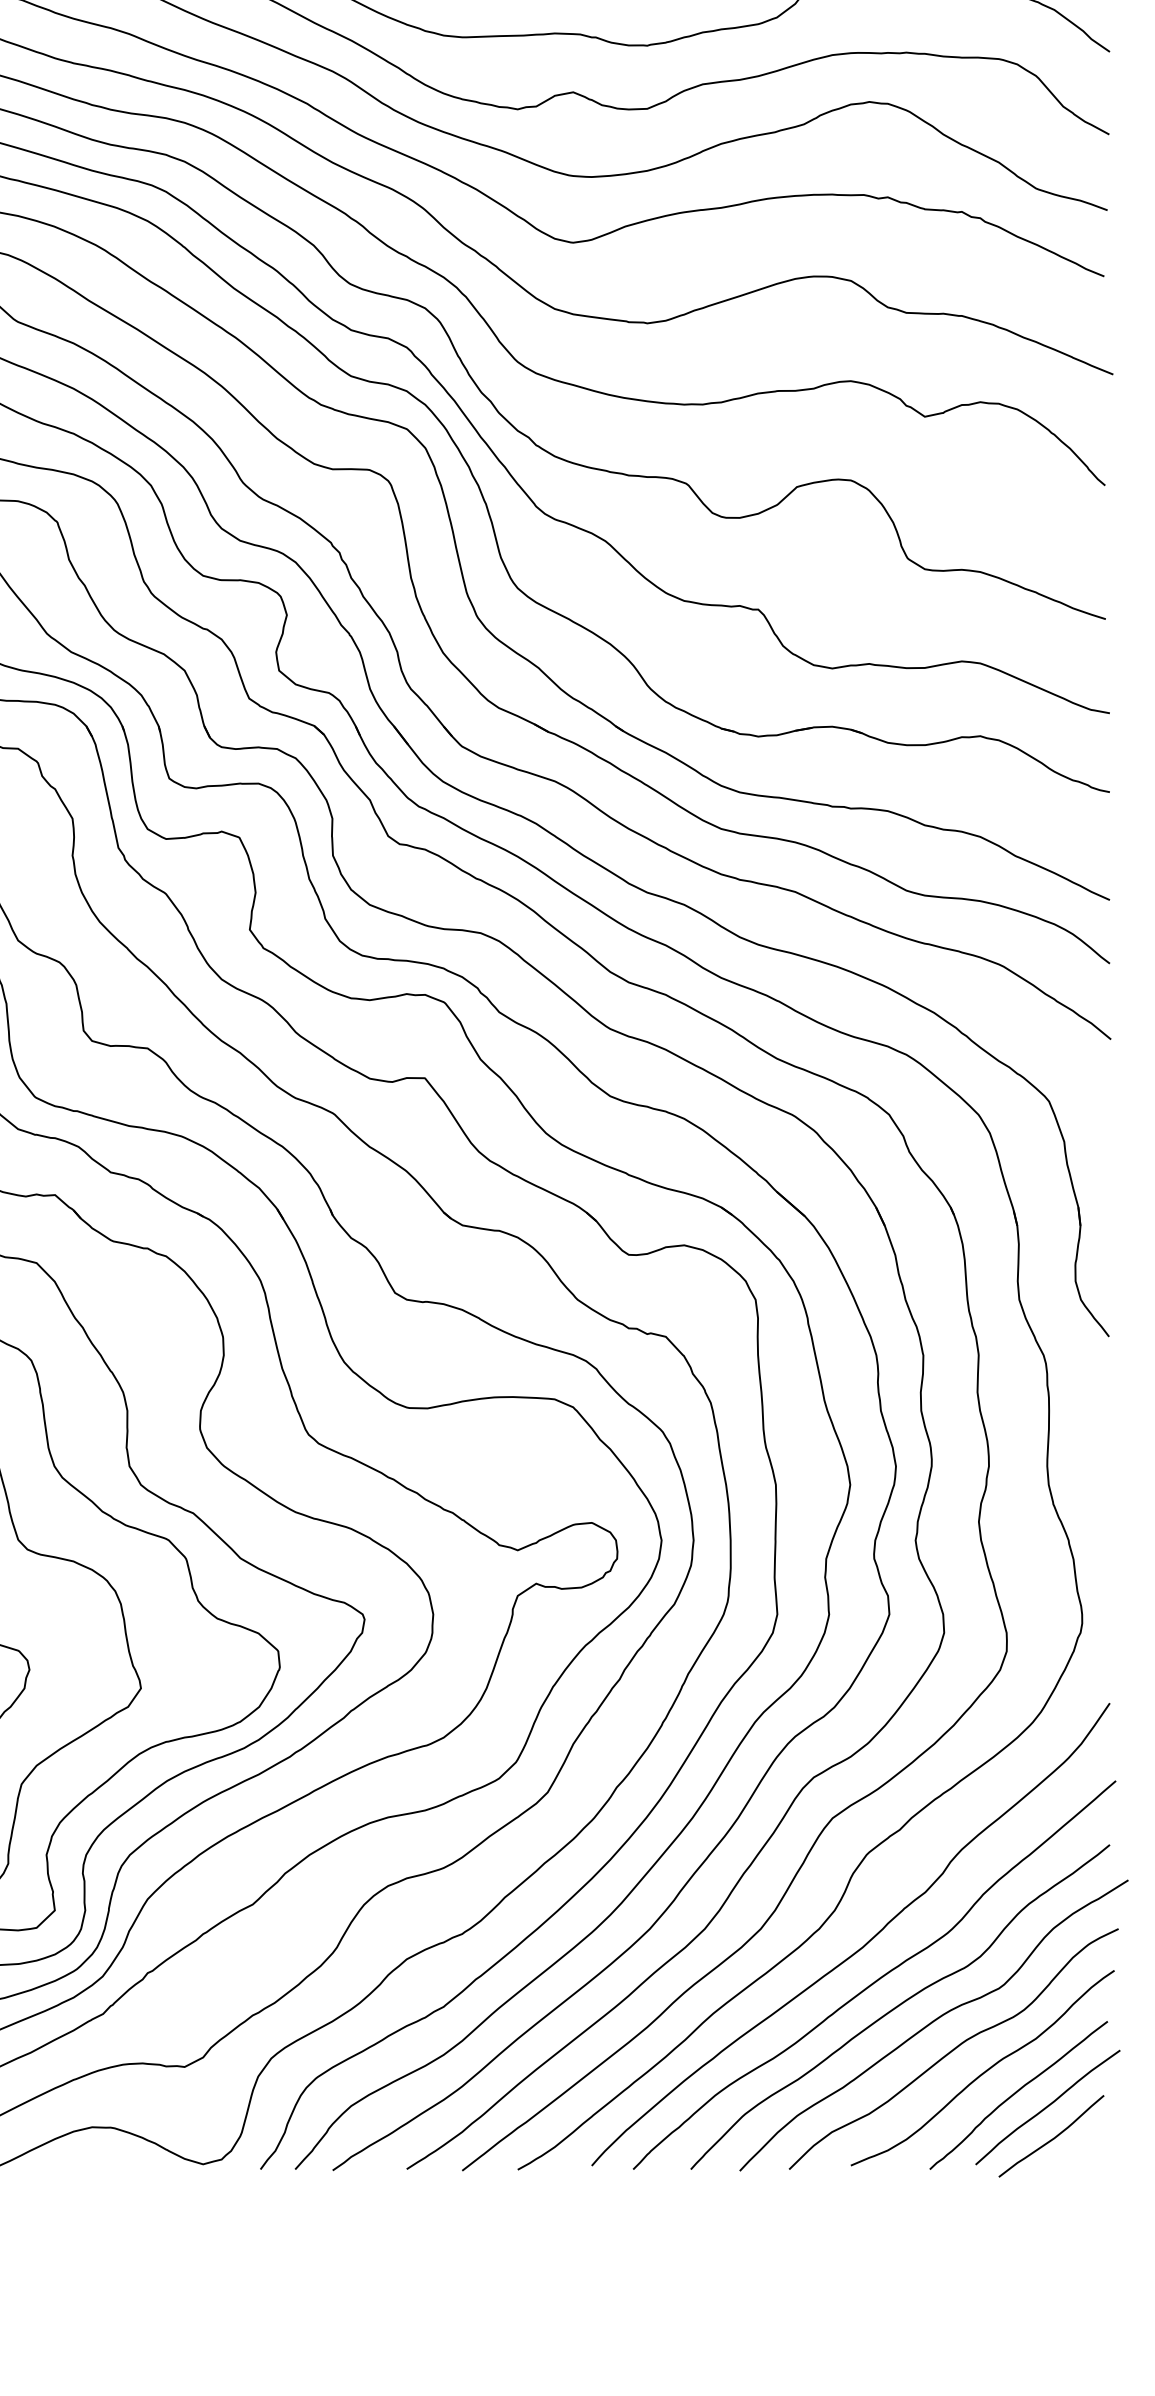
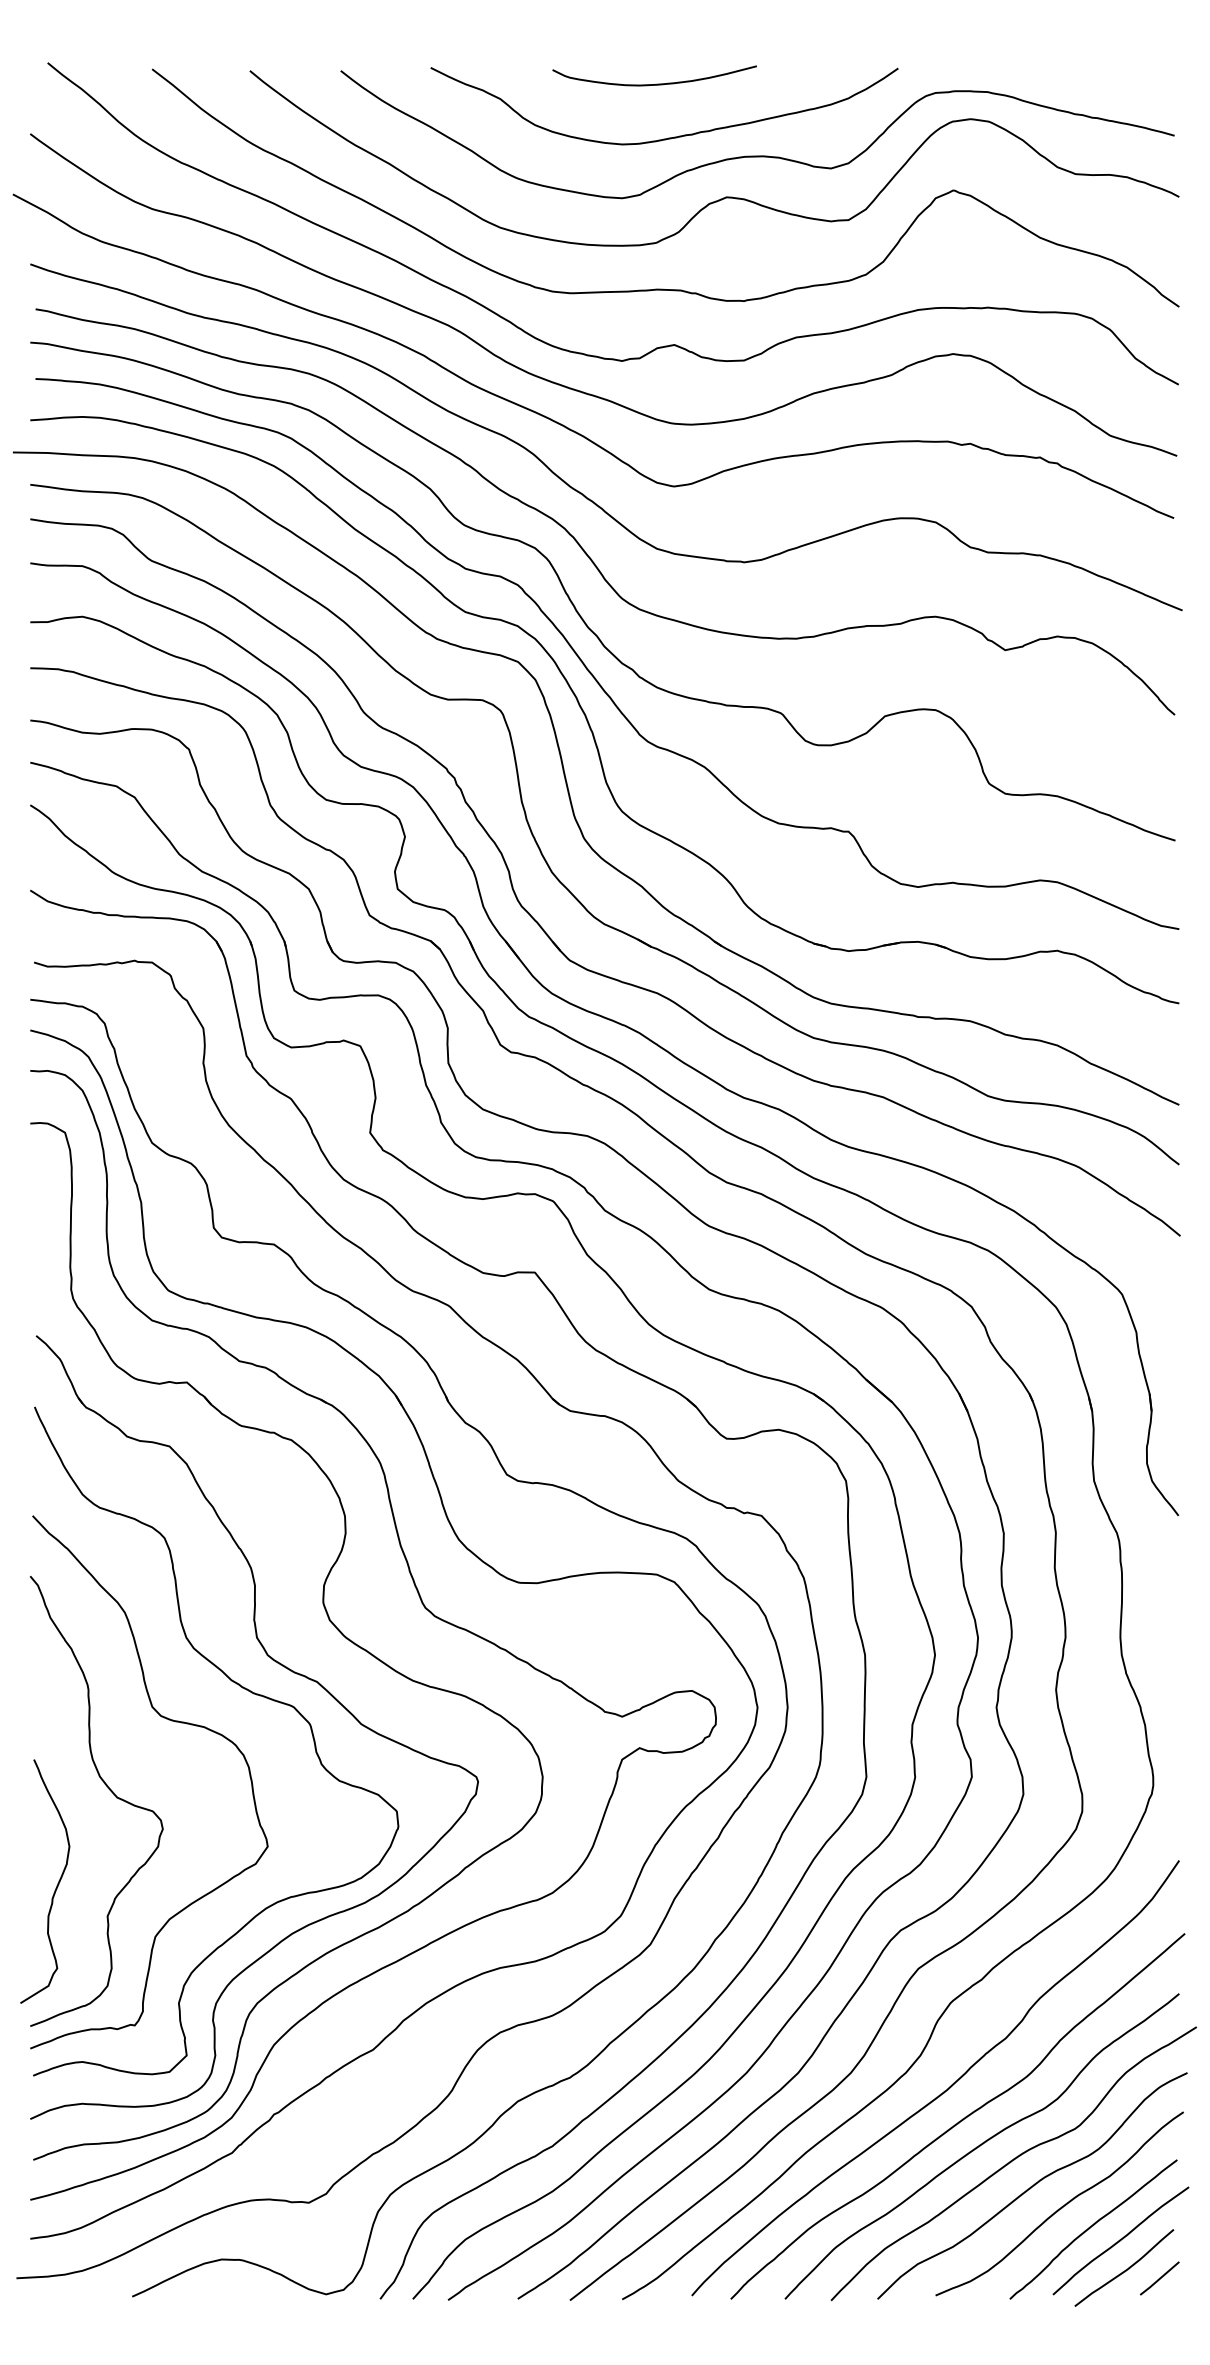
line: (1088, 2147) -> (1159, 2278), added

